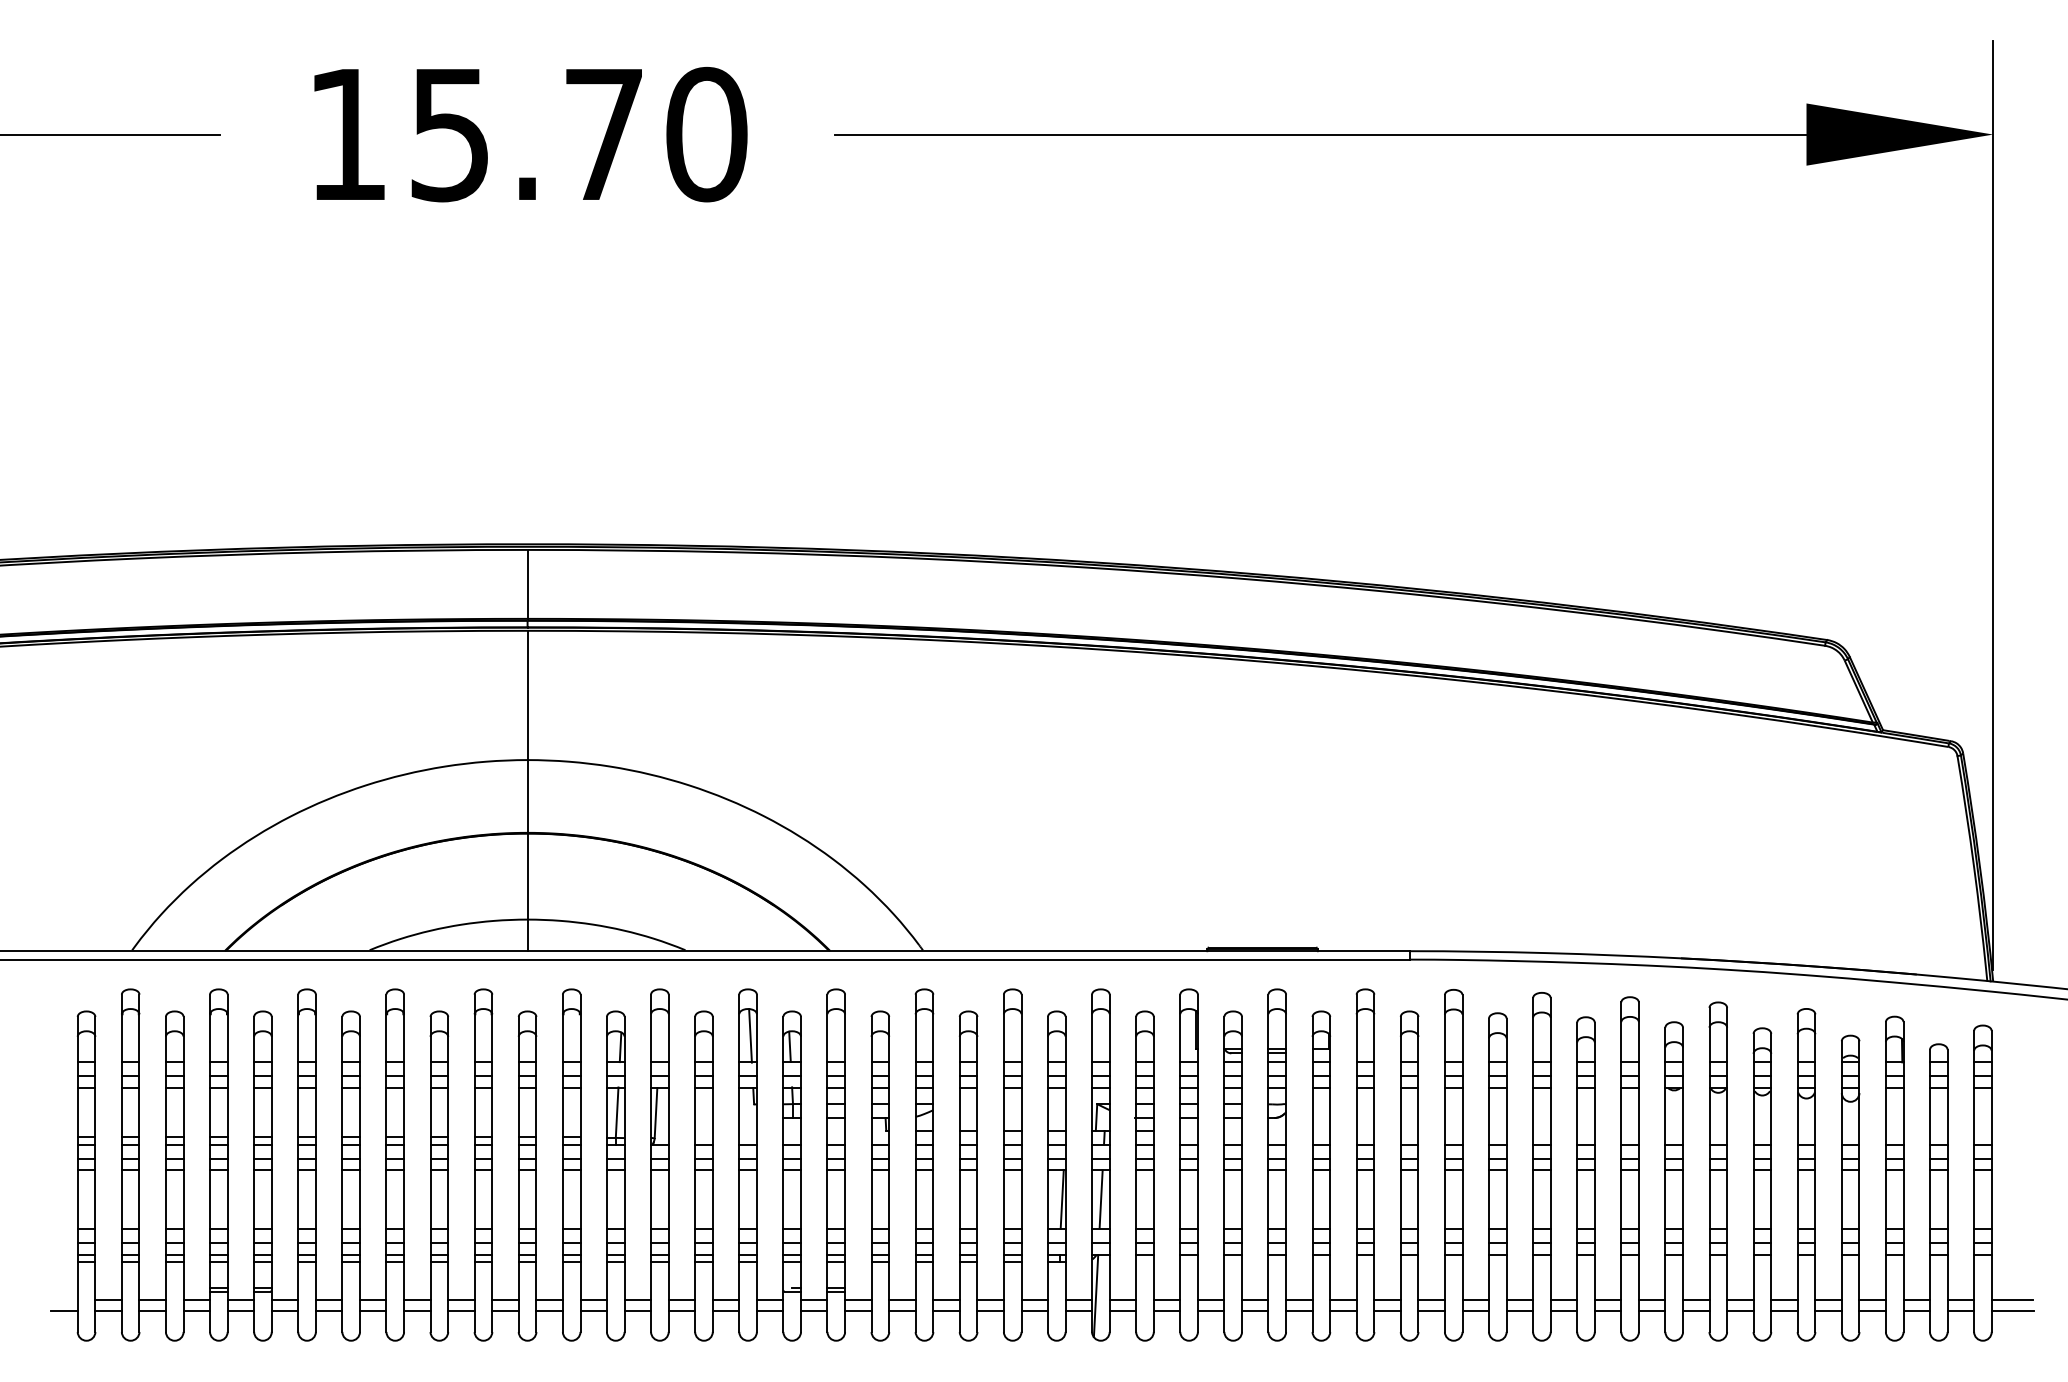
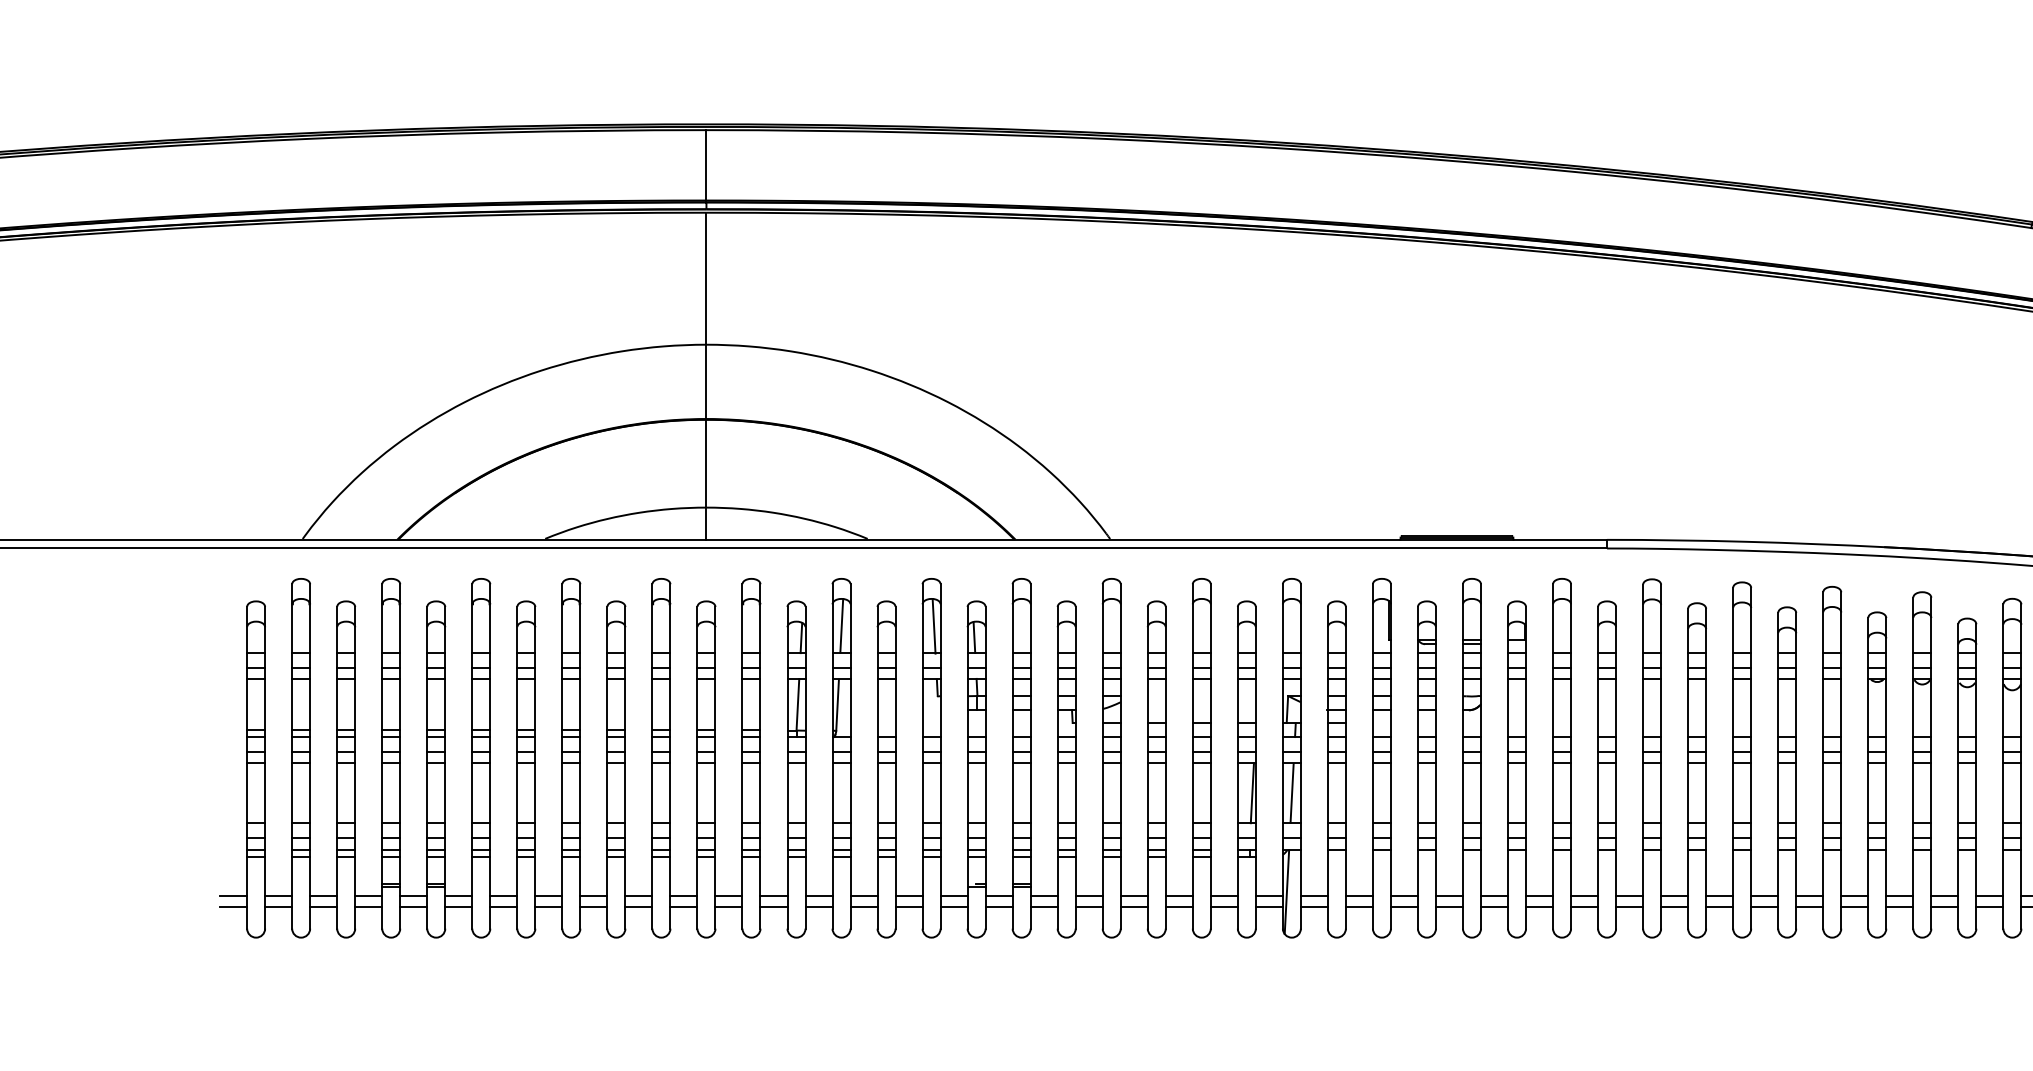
line: (659, 1035) -> (841, 625), added
line: (64, 1299) -> (233, 895), added

